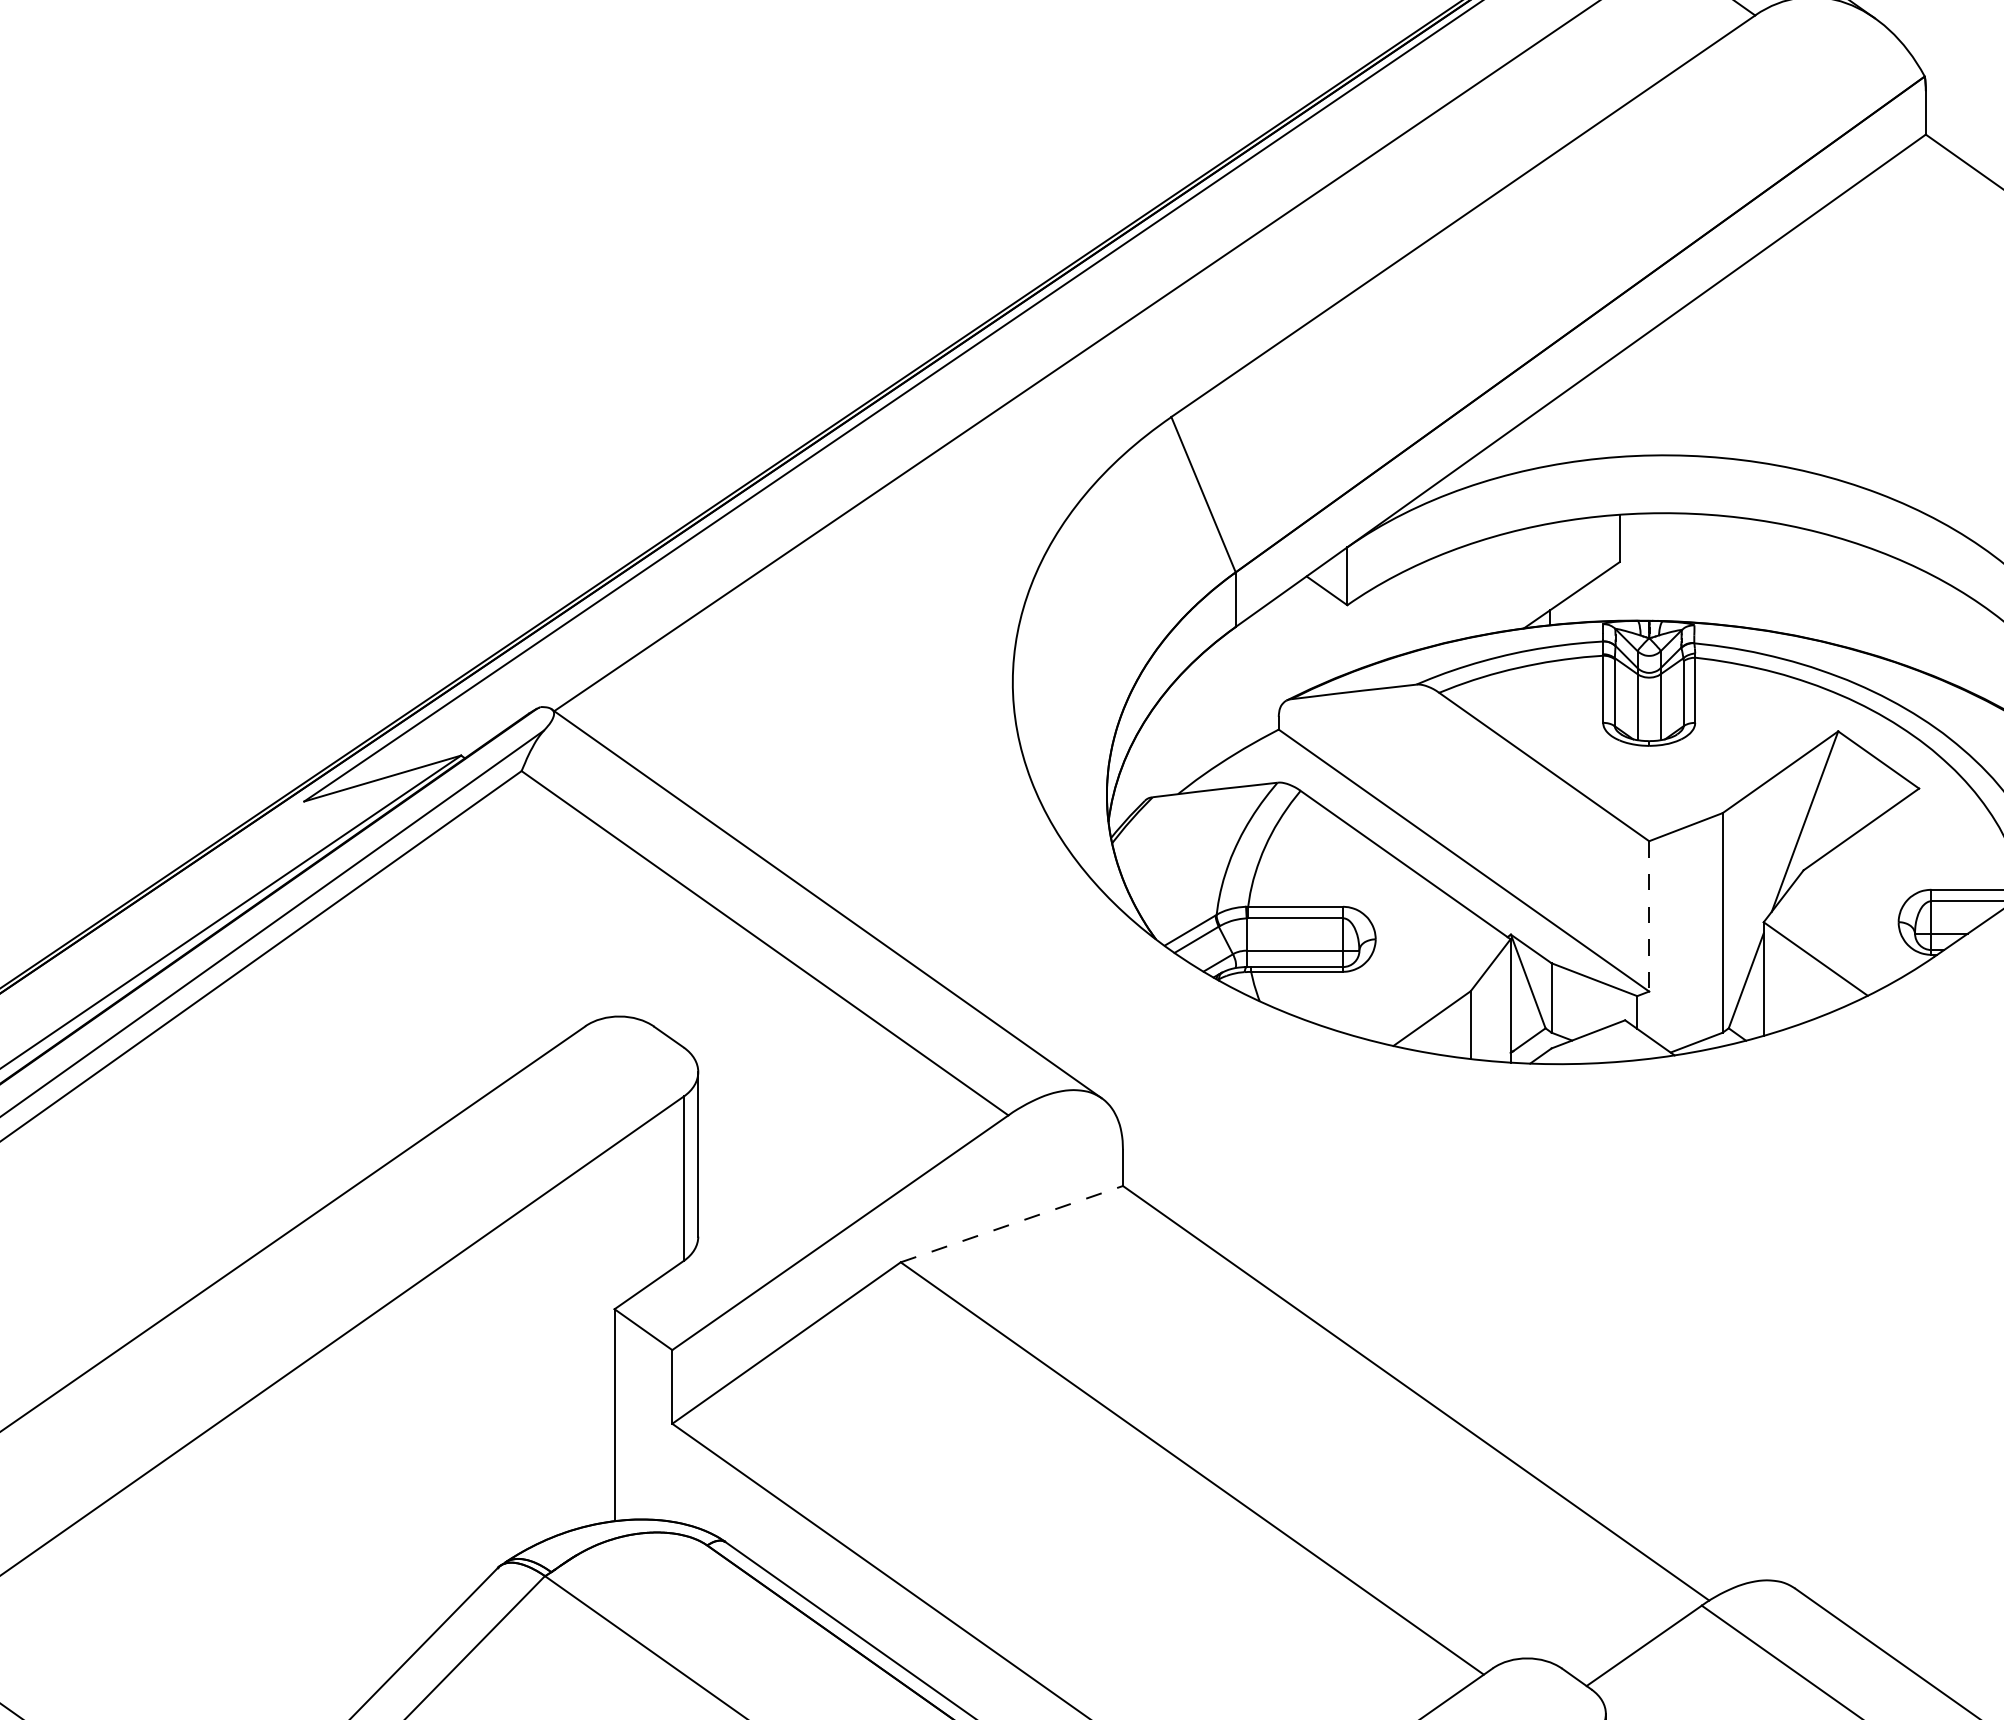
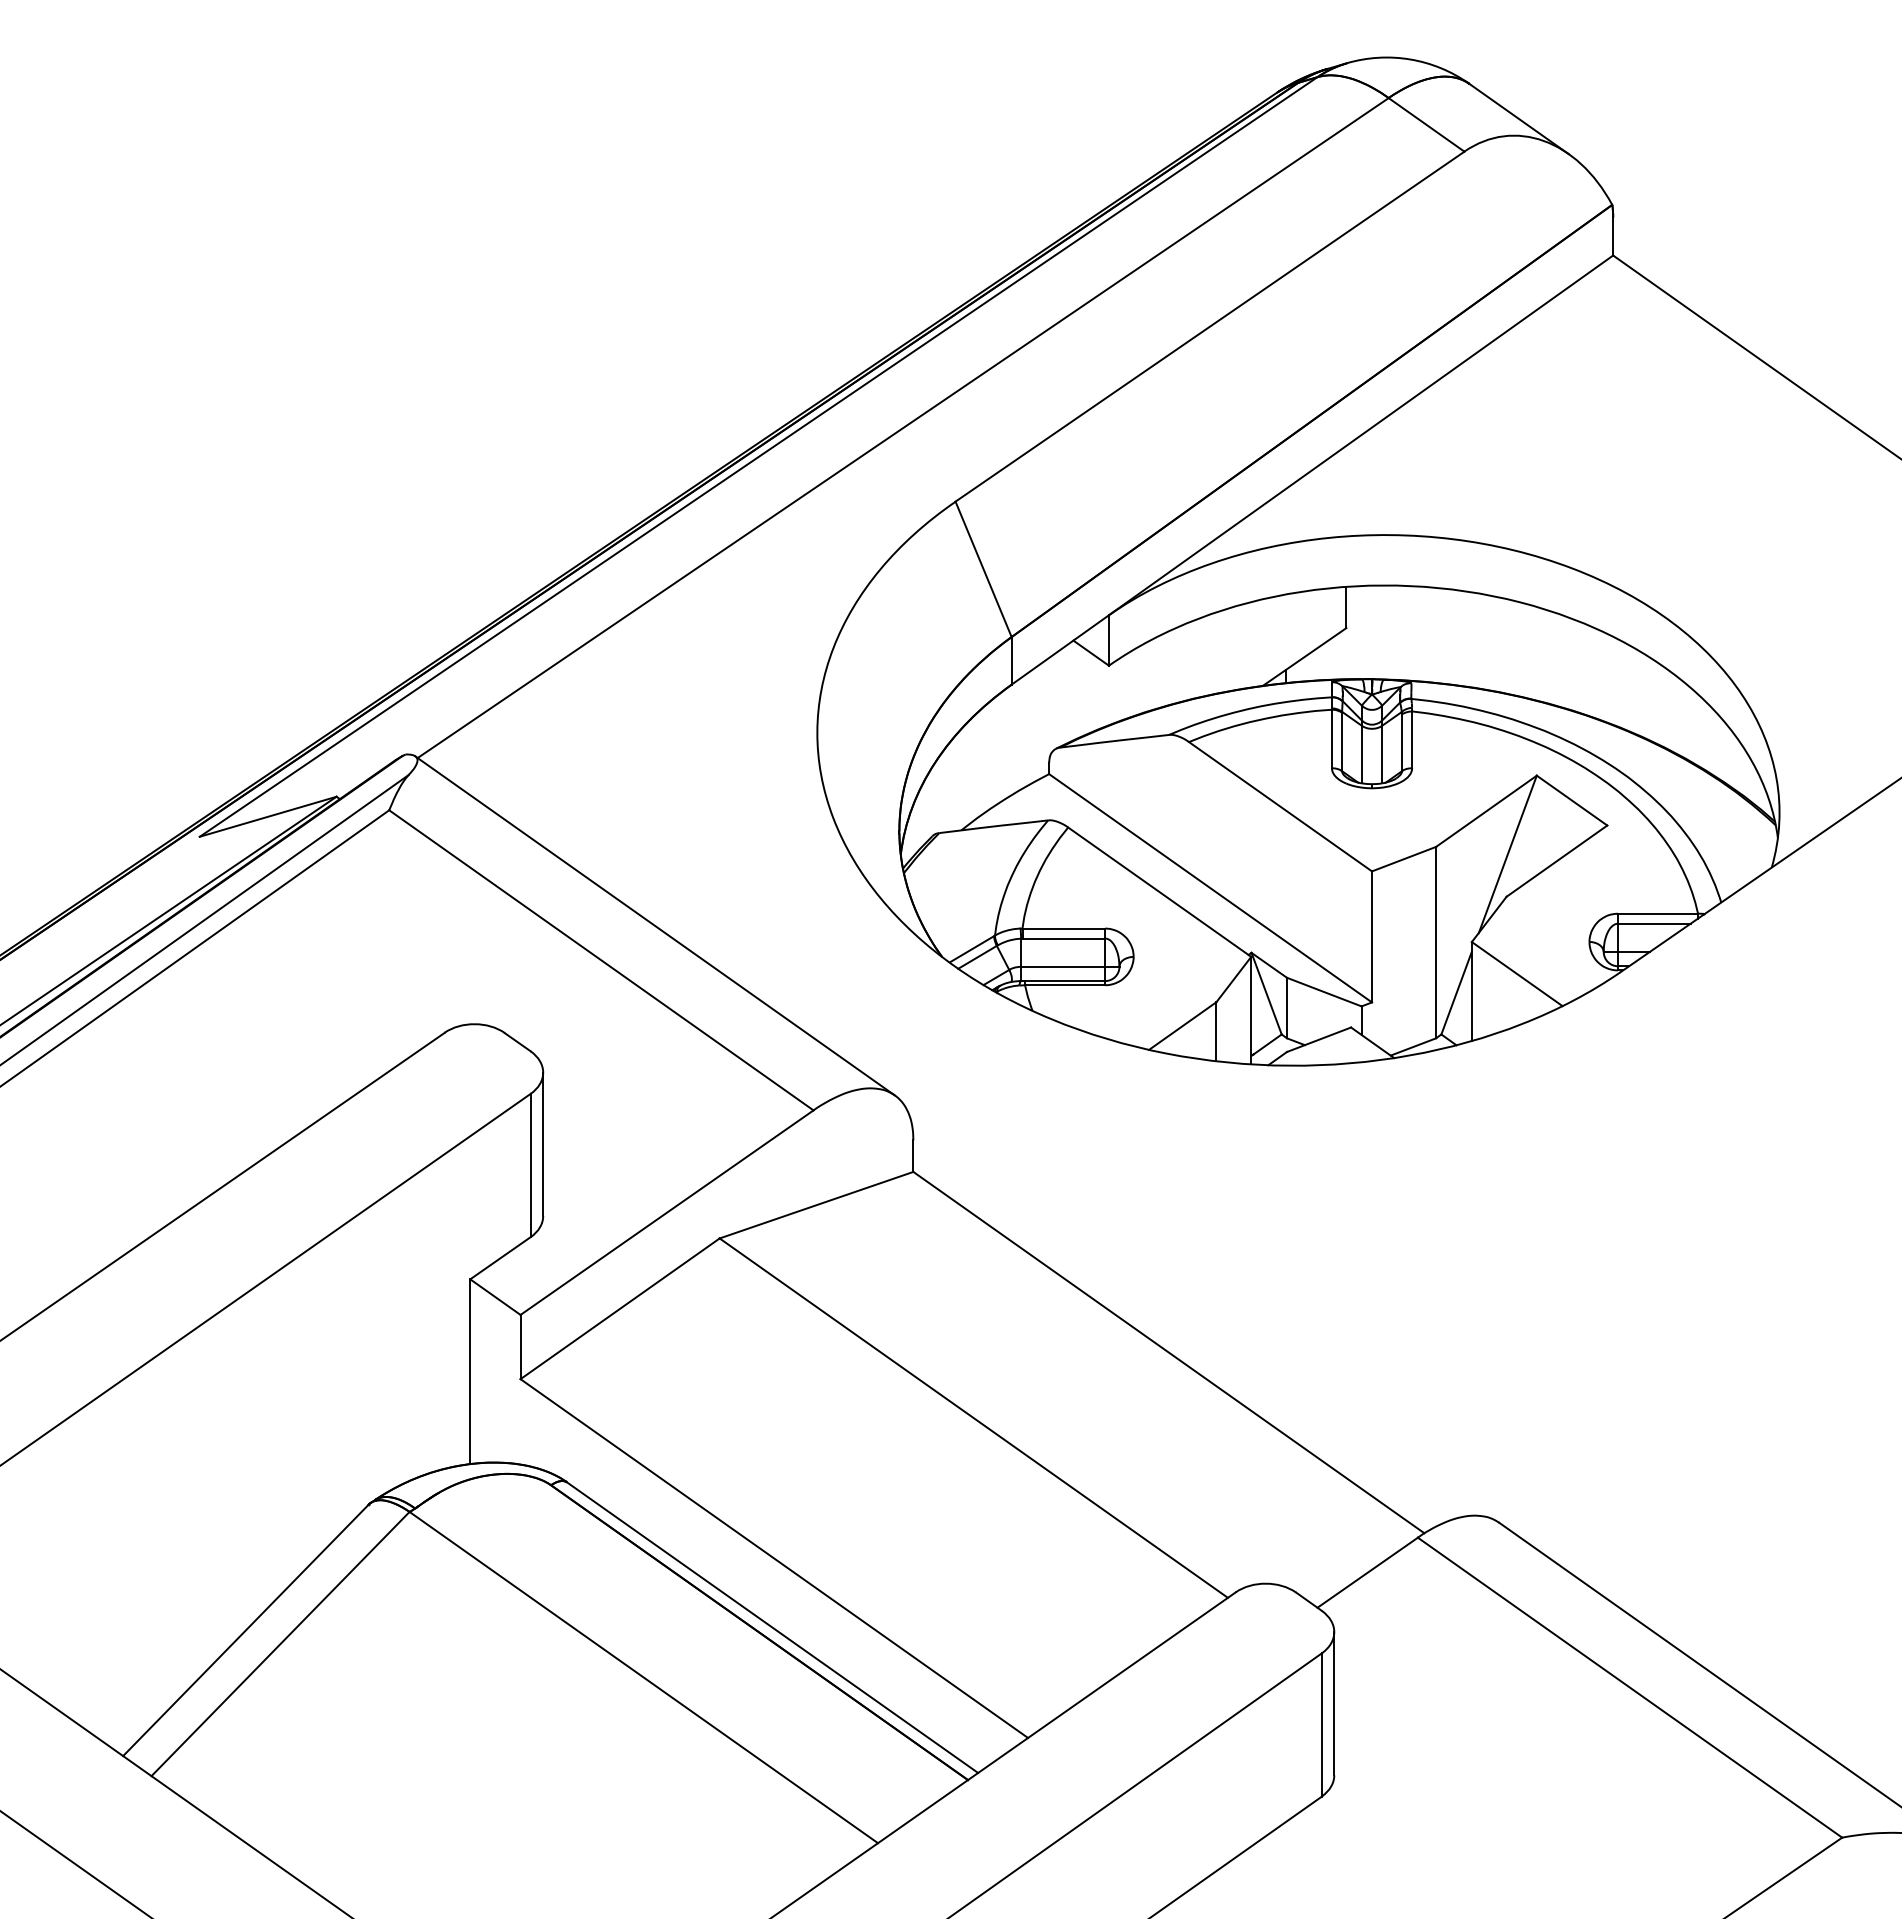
line: (1649, 915) -> (1372, 936), dashed -> solid
line: (1012, 1224) -> (817, 1205), dashed -> solid

